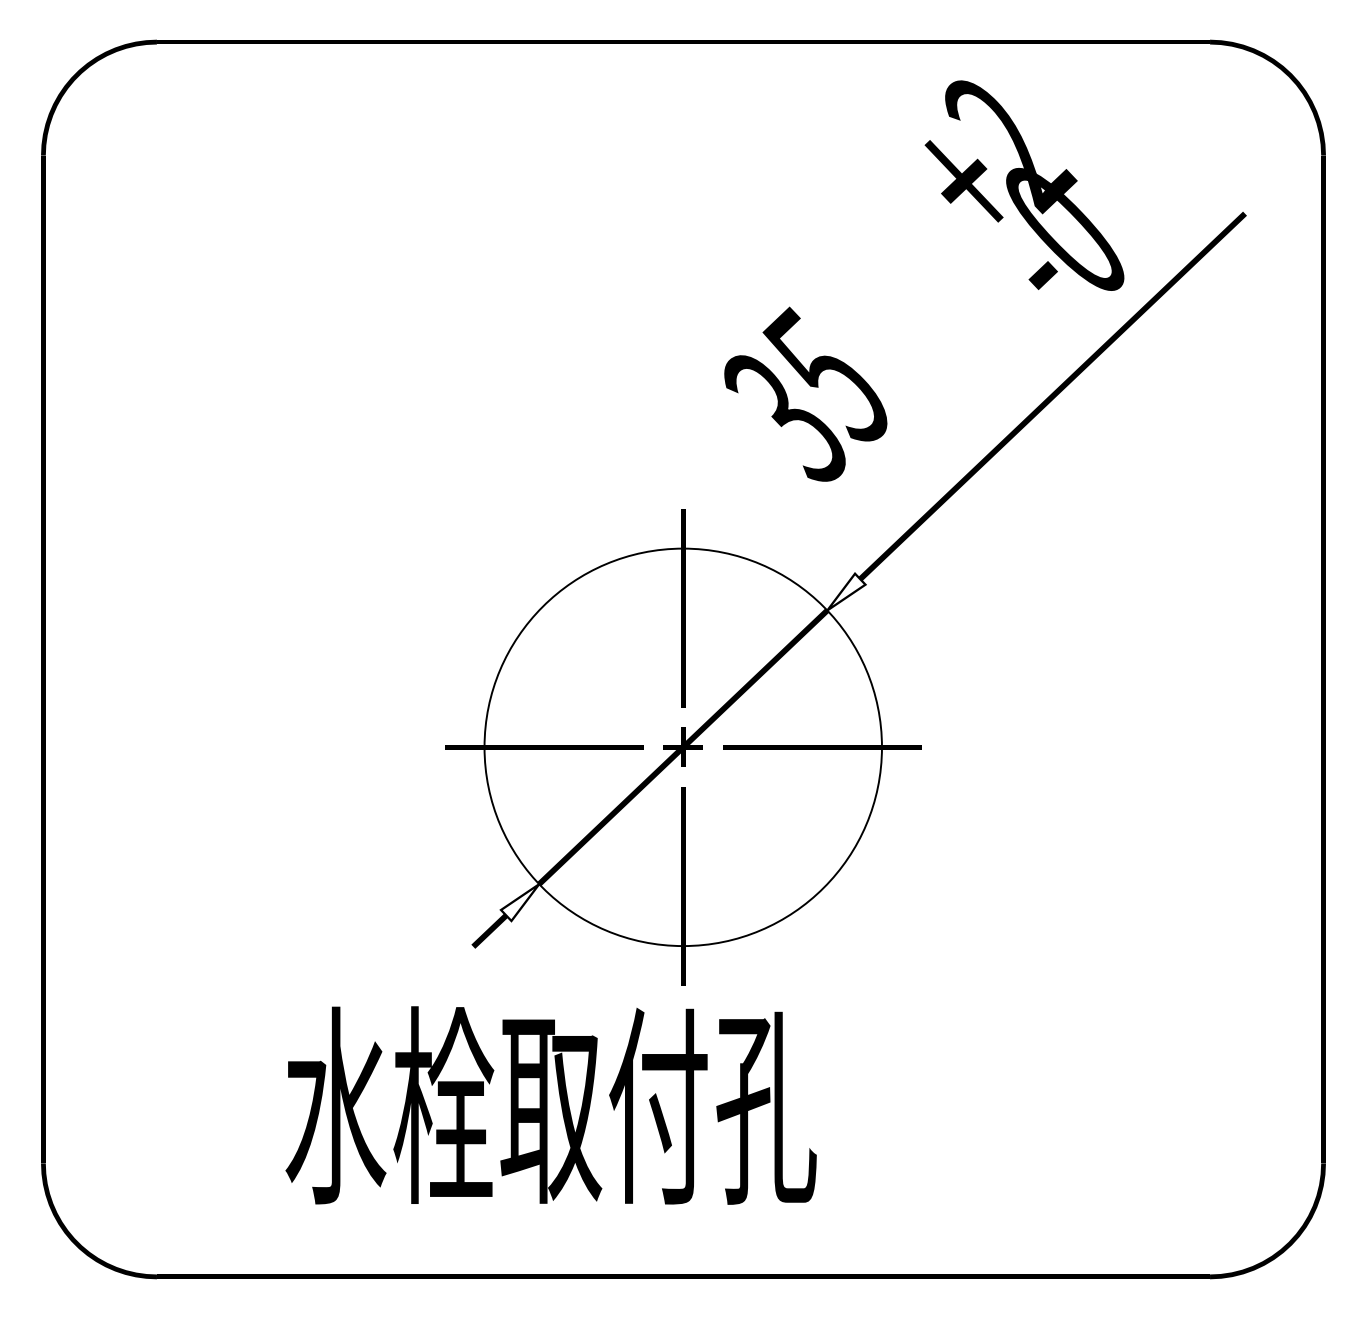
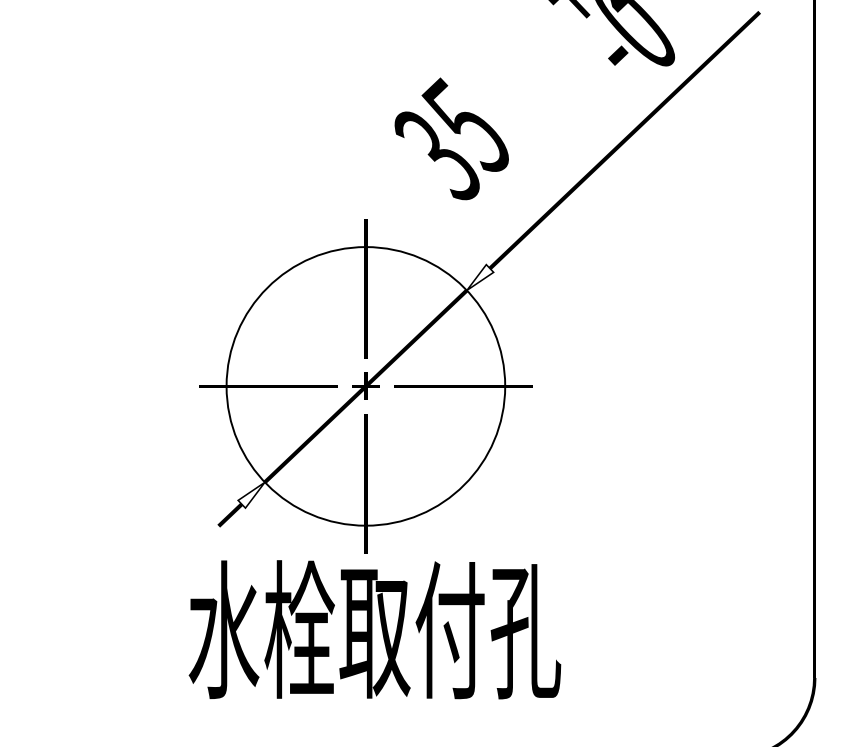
text: (550, 1105) -> (374, 629), moved

